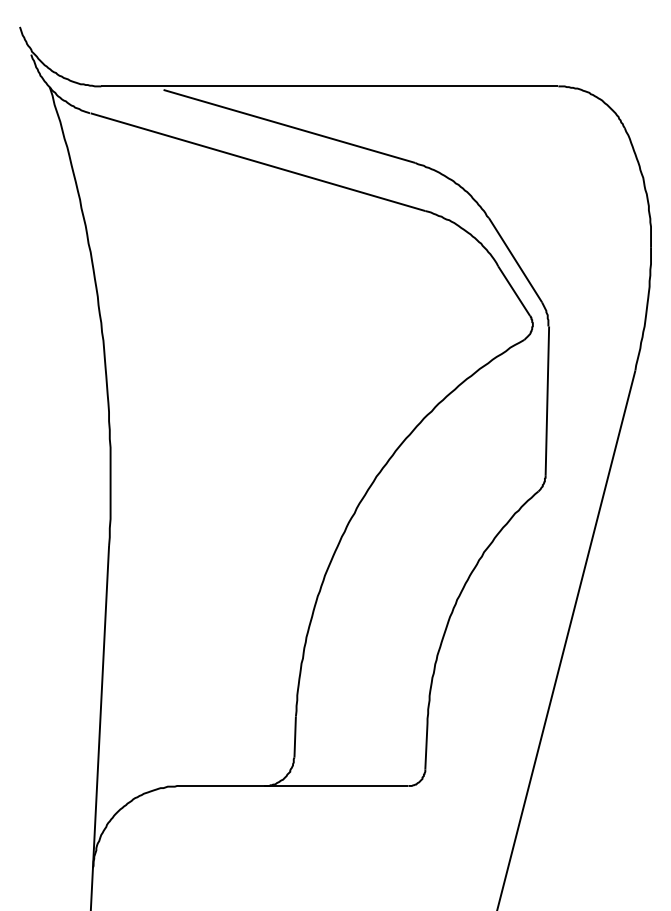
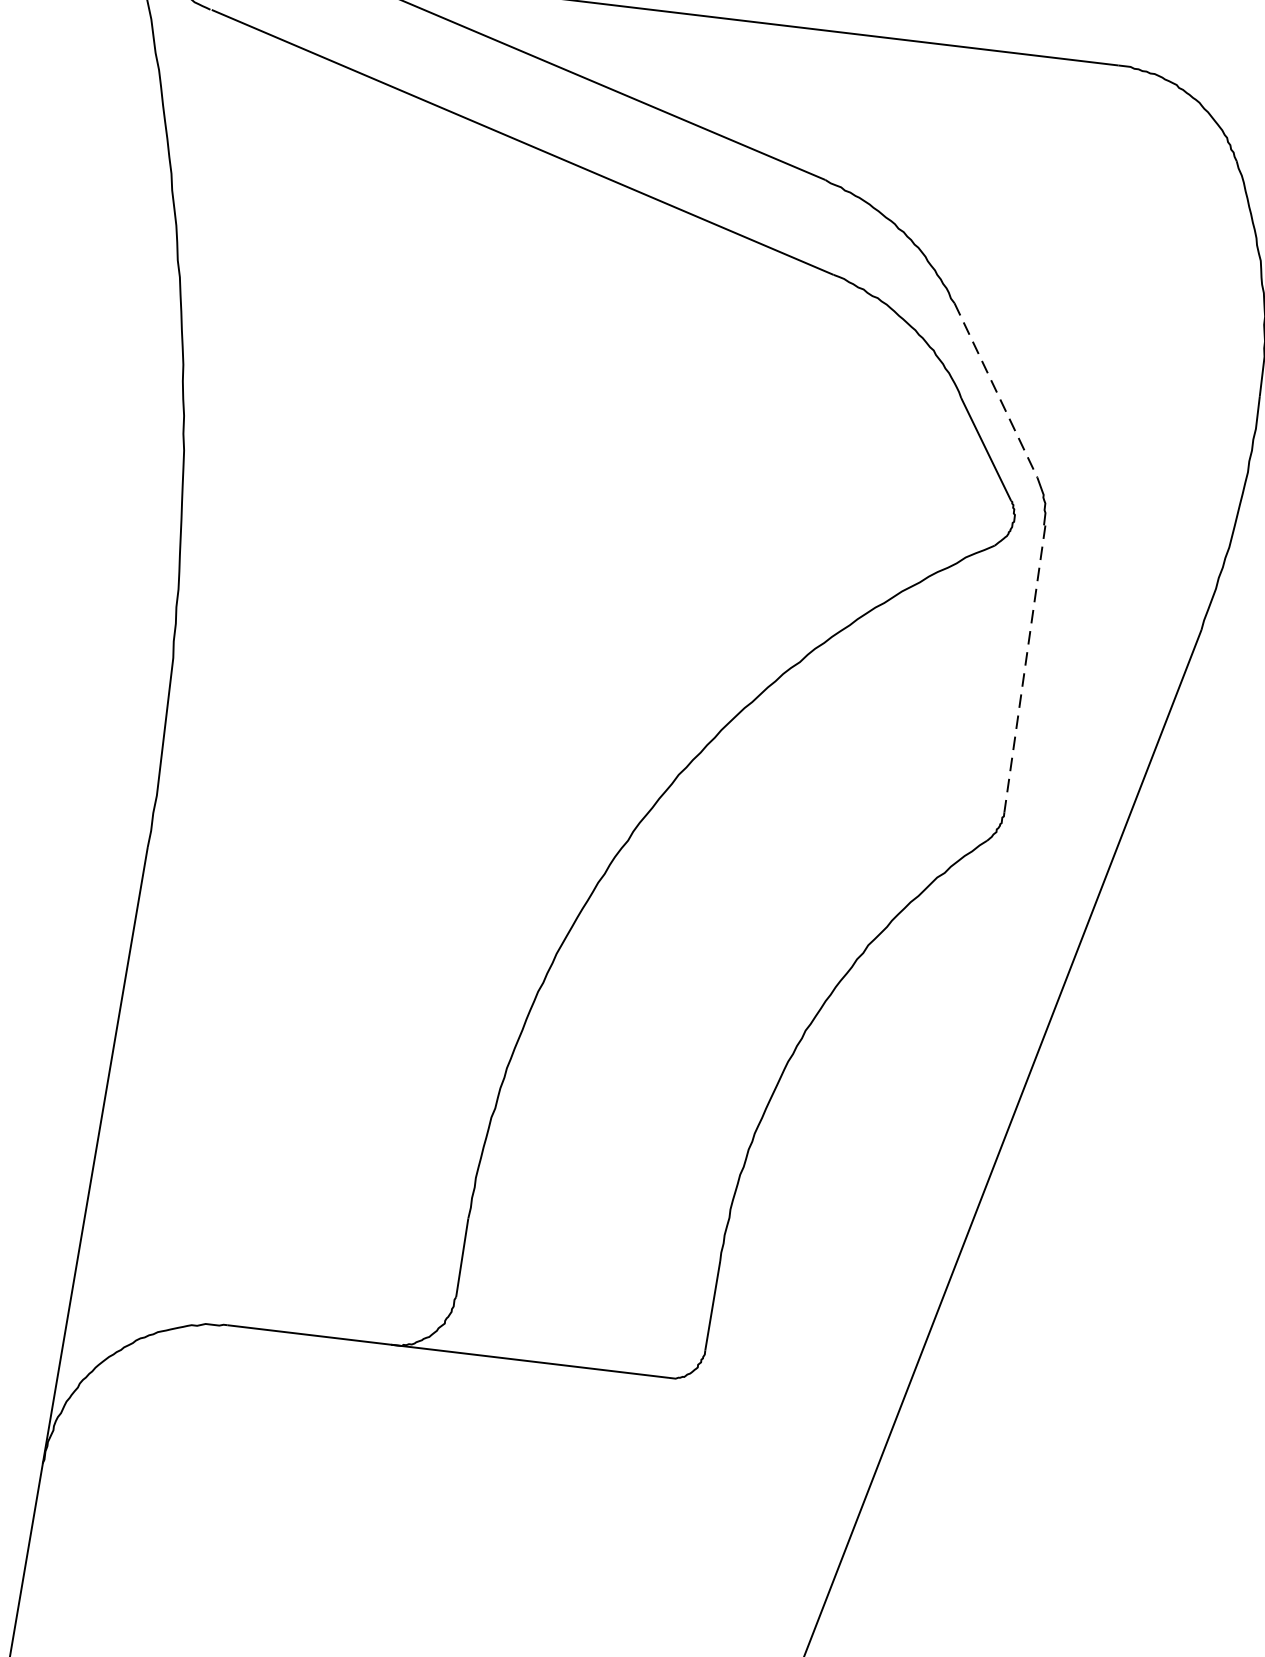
line: (515, 260) -> (995, 390), solid -> dashed
line: (547, 401) -> (1025, 669), solid -> dashed

